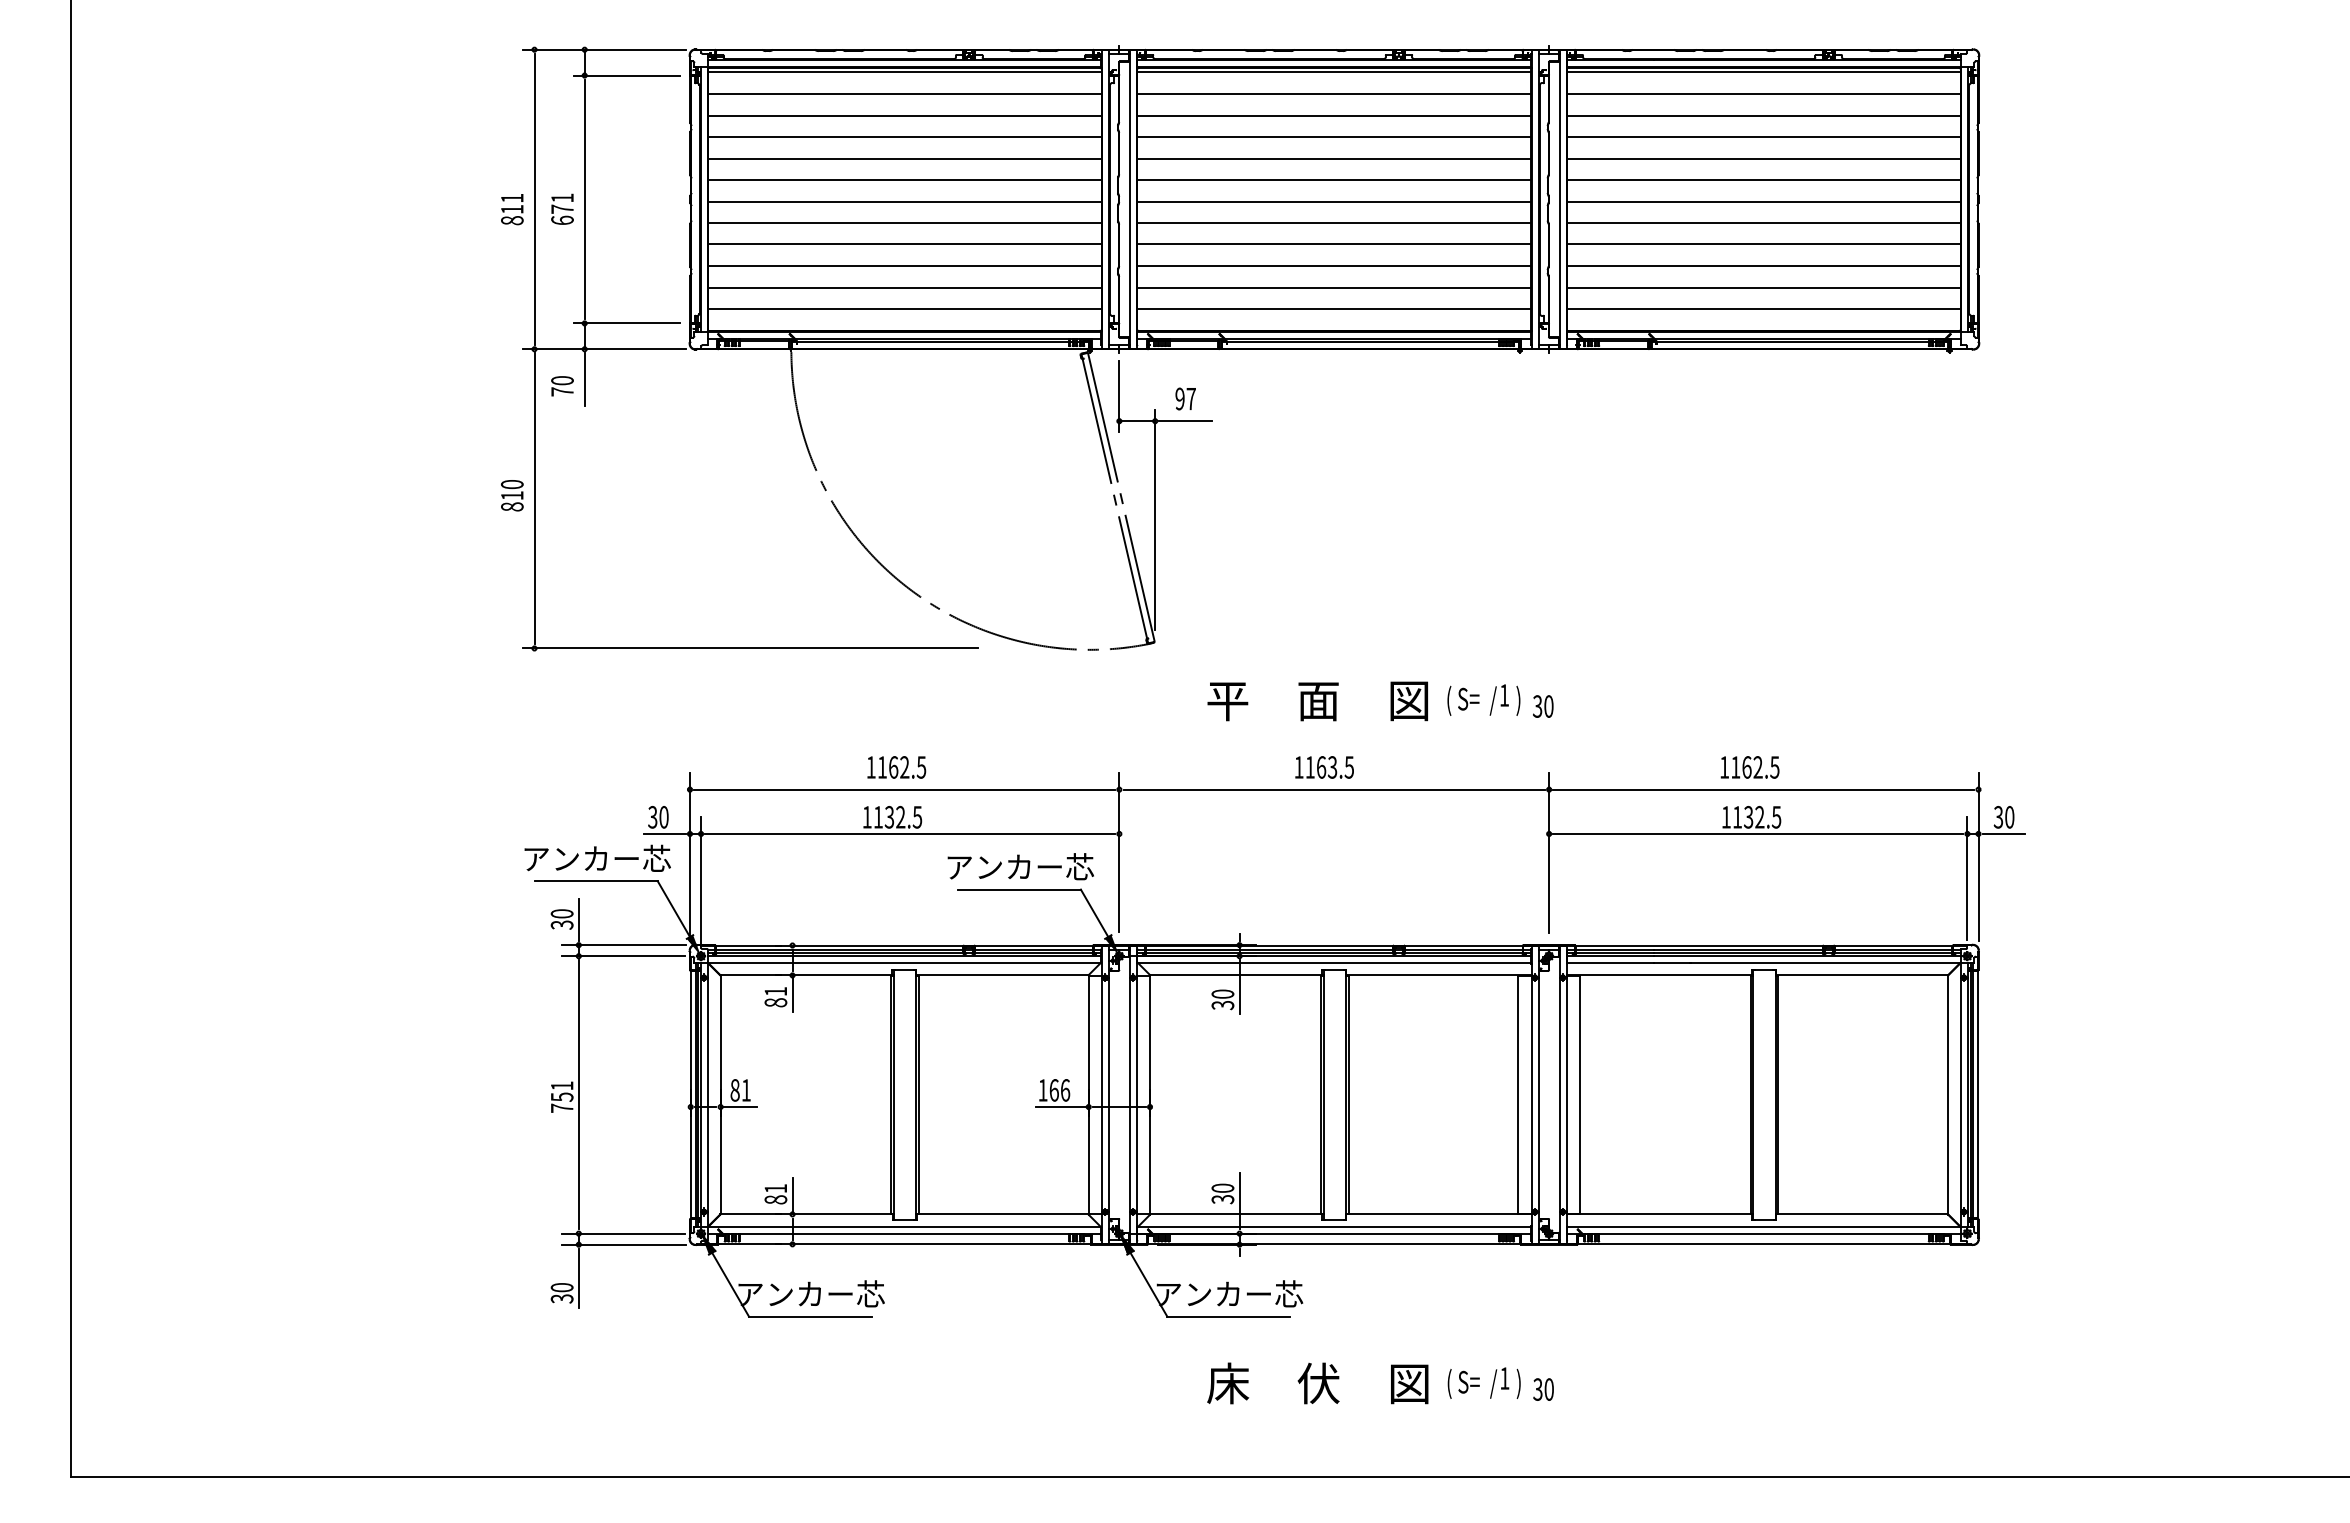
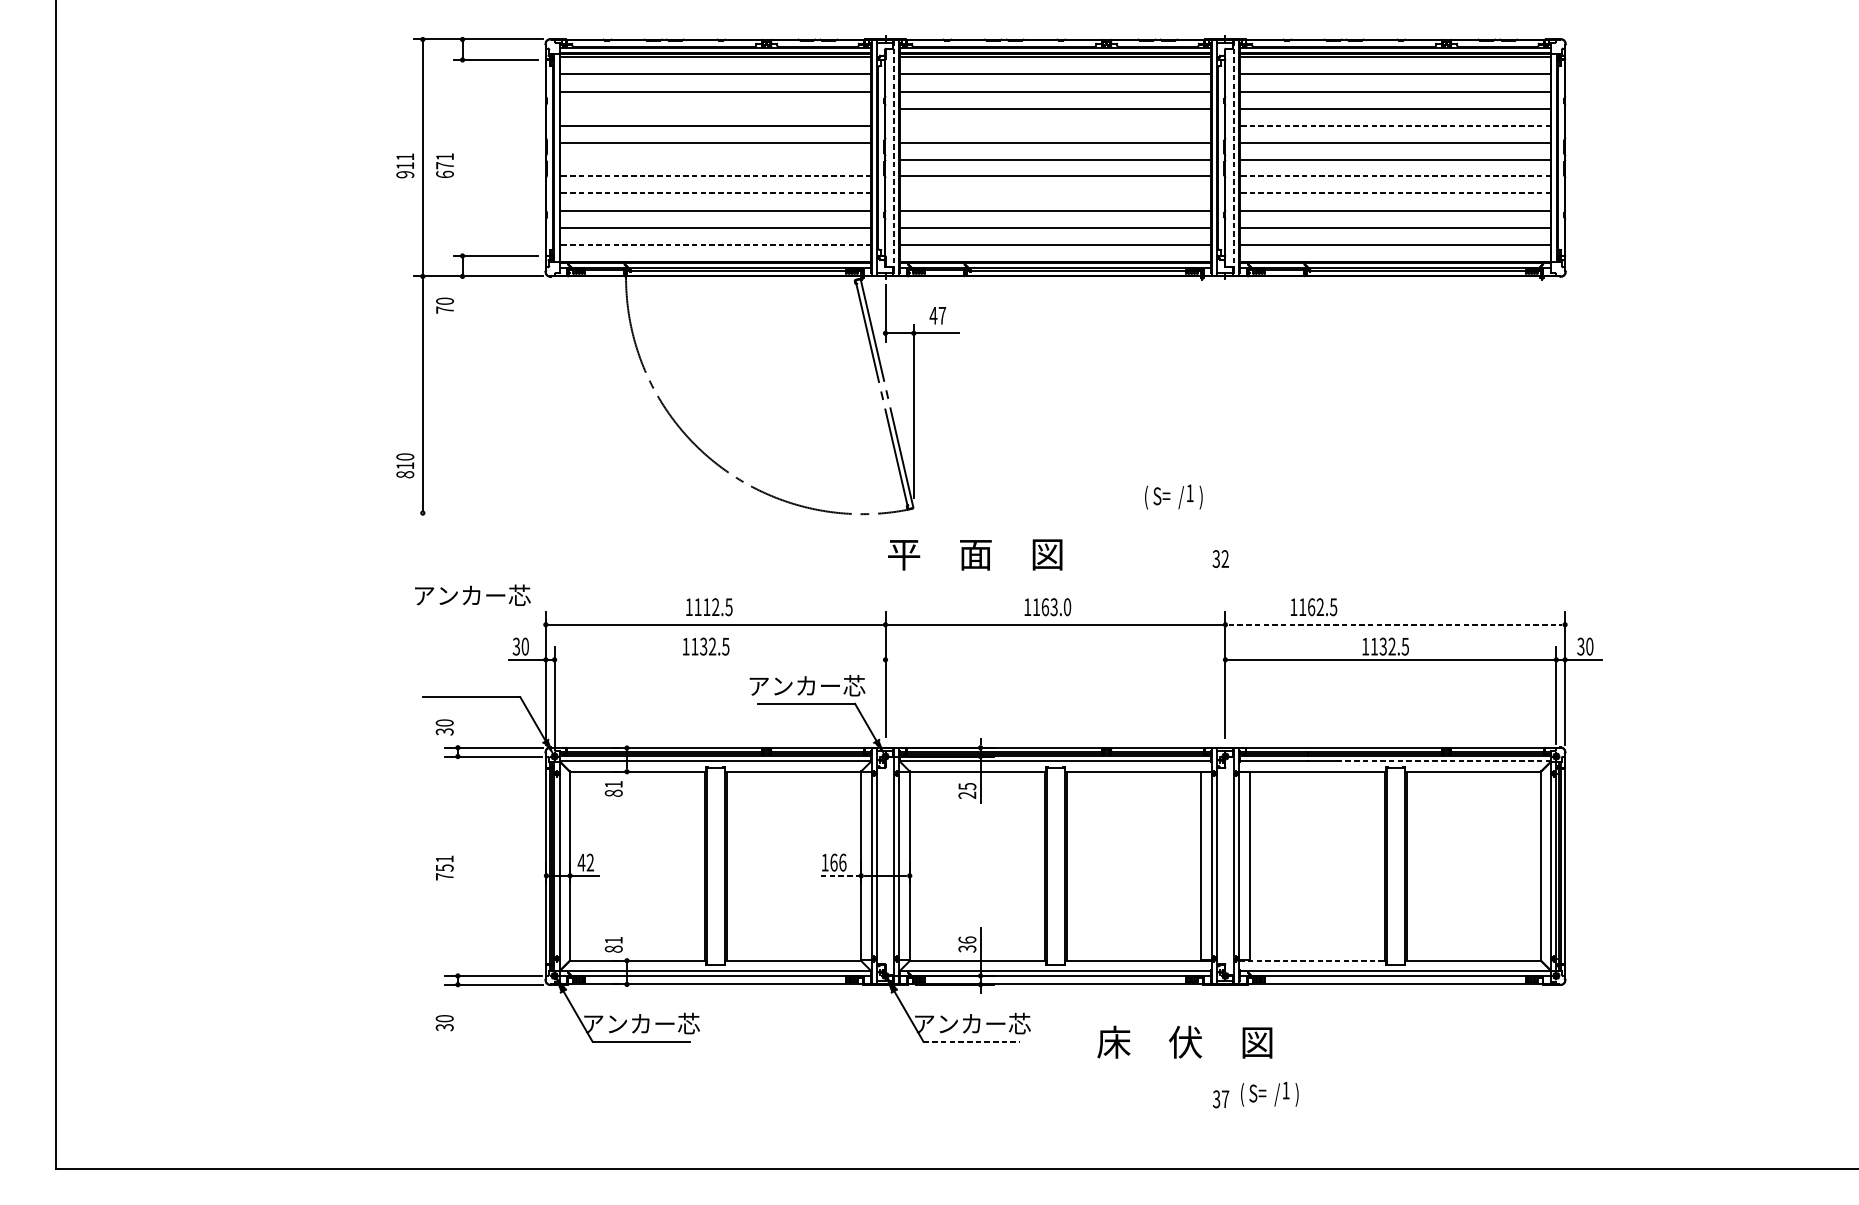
line: (904, 137) -> (715, 108), removed
line: (1334, 158) -> (1055, 125), removed
line: (1764, 158) -> (1395, 125), solid -> dashed
line: (584, 199) -> (462, 157), removed
line: (1129, 200) -> (893, 158), solid -> dashed
line: (1559, 200) -> (1233, 158), solid -> dashed
line: (904, 202) -> (715, 160), removed
text: (512, 220) -> (405, 174), 811 -> 911
line: (904, 222) -> (715, 176), solid -> dashed
line: (1764, 222) -> (1395, 176), solid -> dashed
line: (904, 244) -> (715, 193), solid -> dashed
line: (1334, 244) -> (1055, 193), removed
line: (1764, 244) -> (1395, 193), solid -> dashed
line: (904, 309) -> (715, 244), solid -> dashed
line: (584, 379) -> (462, 300), removed
text: (1180, 398) -> (933, 315), 97 -> 47
text: (512, 495) -> (405, 465), moved
line: (750, 648) -> (593, 513), removed
text: (1483, 699) -> (1173, 496), moved
text: (1317, 701) -> (974, 555), moved
text: (1548, 706) -> (1224, 558), 30 -> 32
text: (893, 767) -> (706, 607), 1162.5 -> 1112.5
text: (1349, 767) -> (1067, 607), 1163.5 -> 1163.0
text: (1749, 767) -> (1313, 607), moved
line: (1763, 789) -> (1395, 624), solid -> dashed
line: (910, 833) -> (720, 659), removed
text: (597, 857) -> (472, 594), moved
line: (578, 920) -> (457, 728), removed
line: (1824, 962) -> (1443, 761), solid -> dashed
line: (792, 993) -> (626, 786), removed
text: (1222, 999) -> (967, 790), 30 -> 25
text: (740, 1090) -> (585, 862), 81 -> 42
line: (578, 1094) -> (457, 865), removed
line: (1061, 1107) -> (839, 876), solid -> dashed
text: (1222, 1187) -> (967, 939), 30 -> 36
line: (792, 1196) -> (626, 946), removed
line: (1660, 1214) -> (1313, 960), solid -> dashed
line: (578, 1277) -> (457, 1010), removed
line: (1229, 1316) -> (972, 1041), solid -> dashed
text: (1483, 1382) -> (1269, 1093), moved
text: (1317, 1383) -> (1184, 1042), moved
text: (1548, 1389) -> (1224, 1099), 30 -> 37

